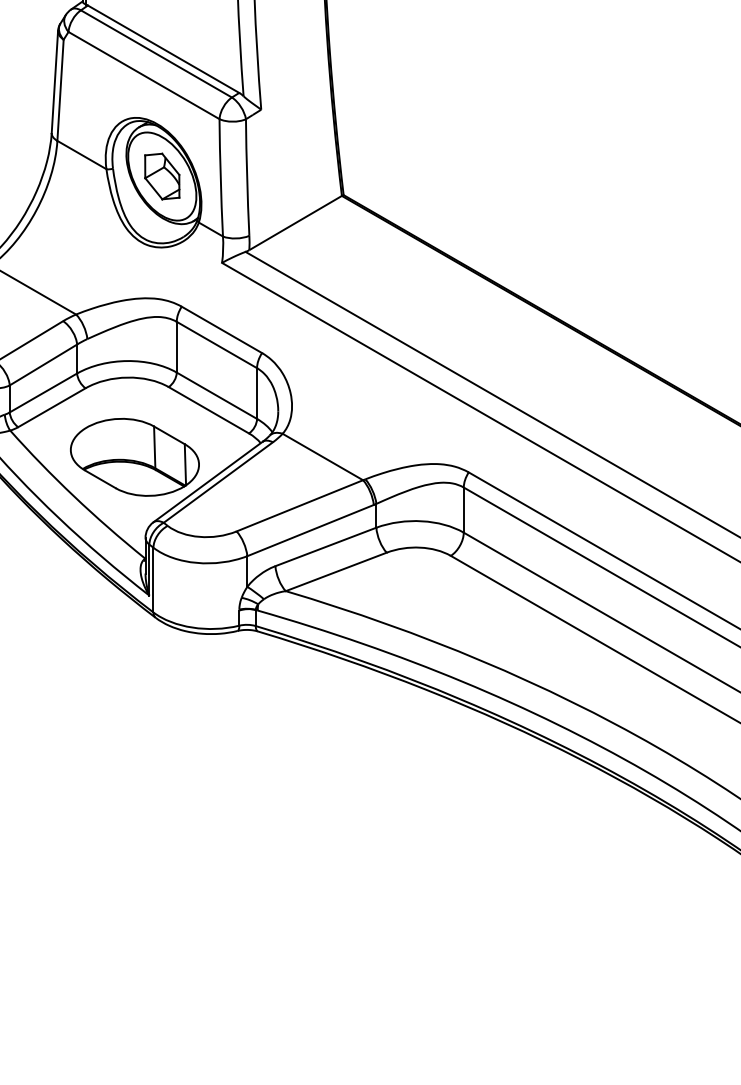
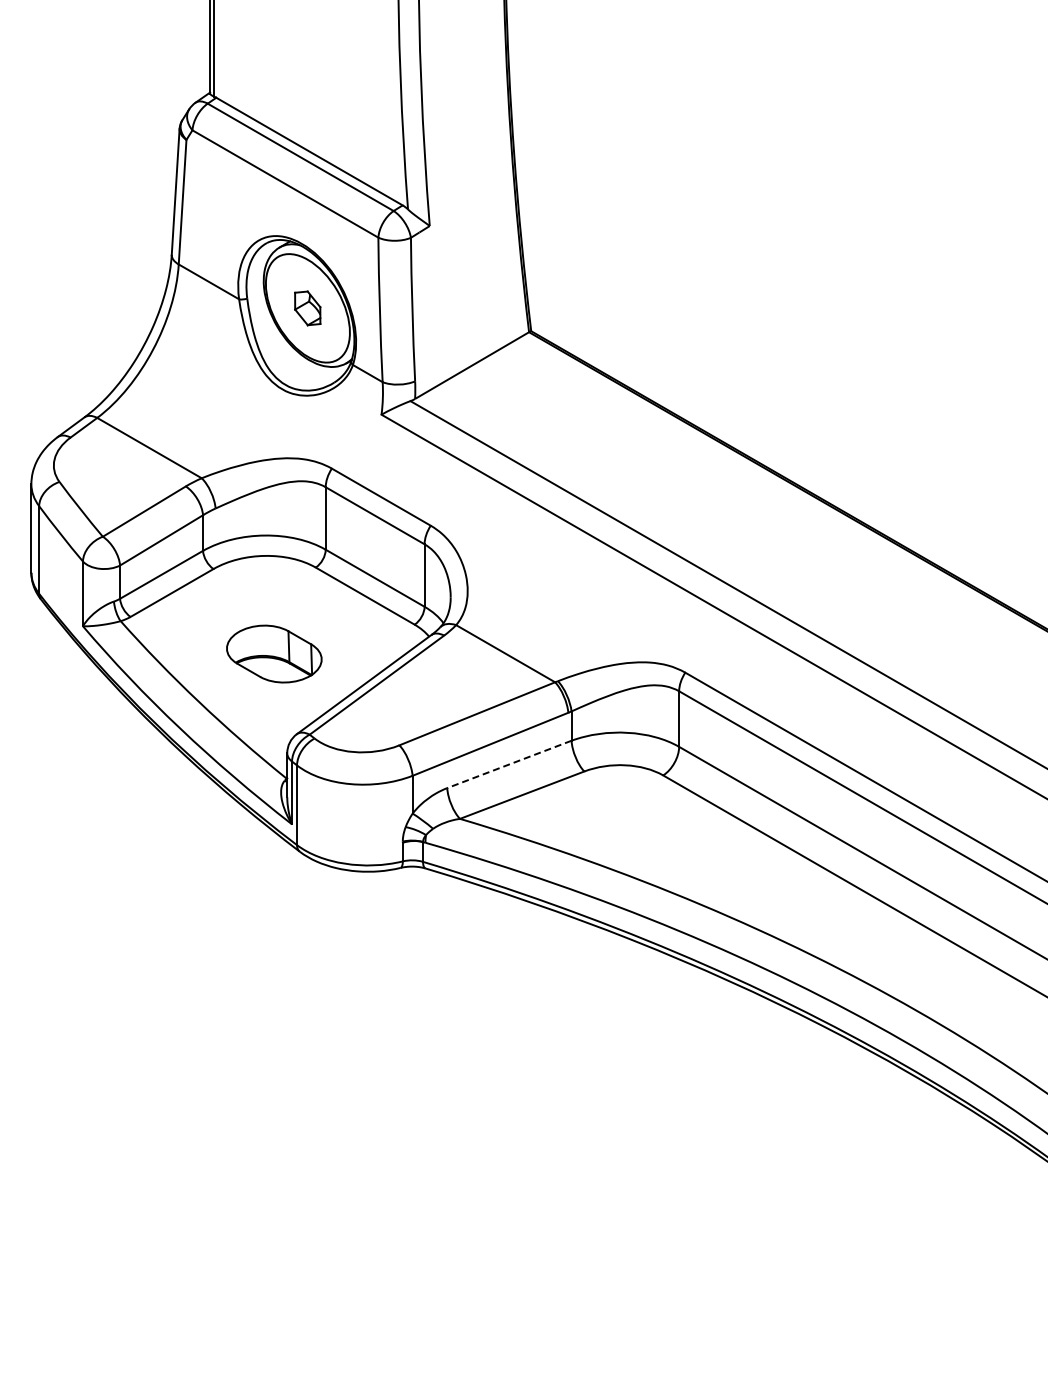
part: (161, 176) -> (307, 308), size x0.6
part: (135, 456) -> (274, 653), size x0.6
line: (326, 546) -> (509, 764), solid -> dashed

